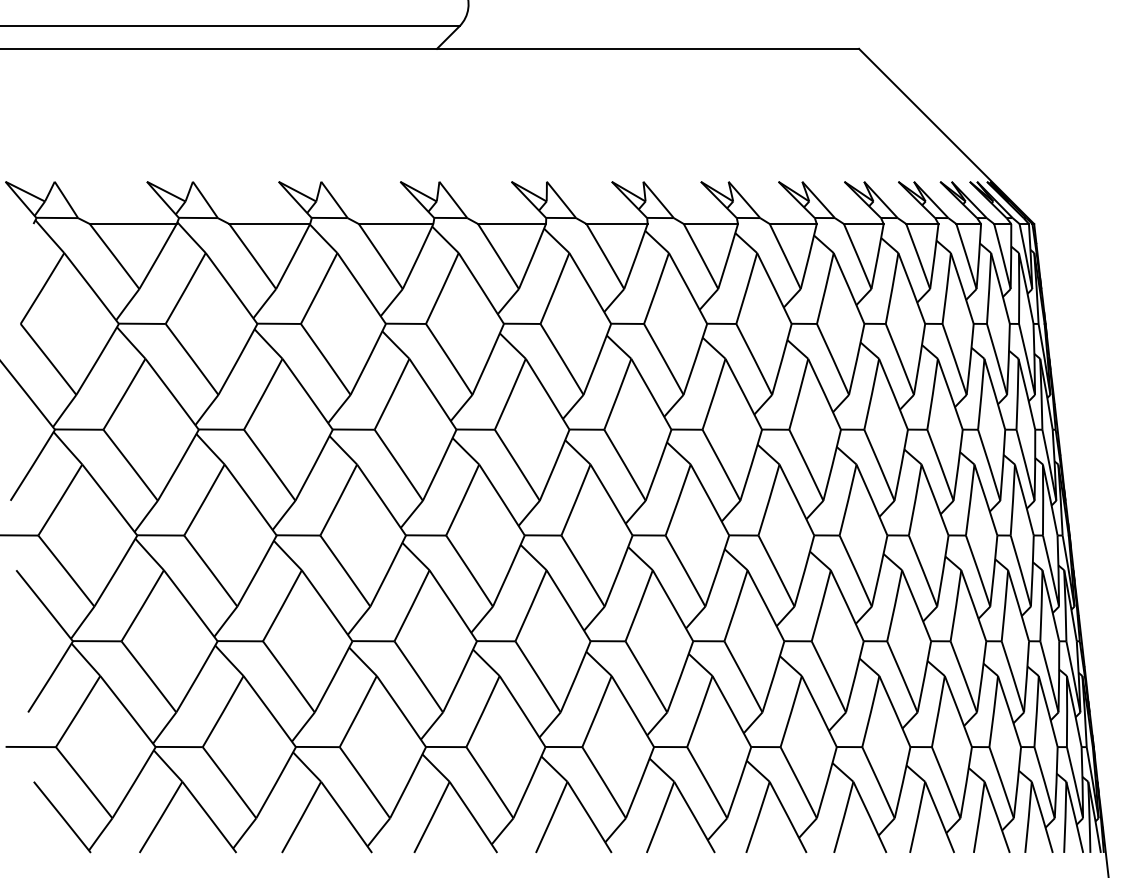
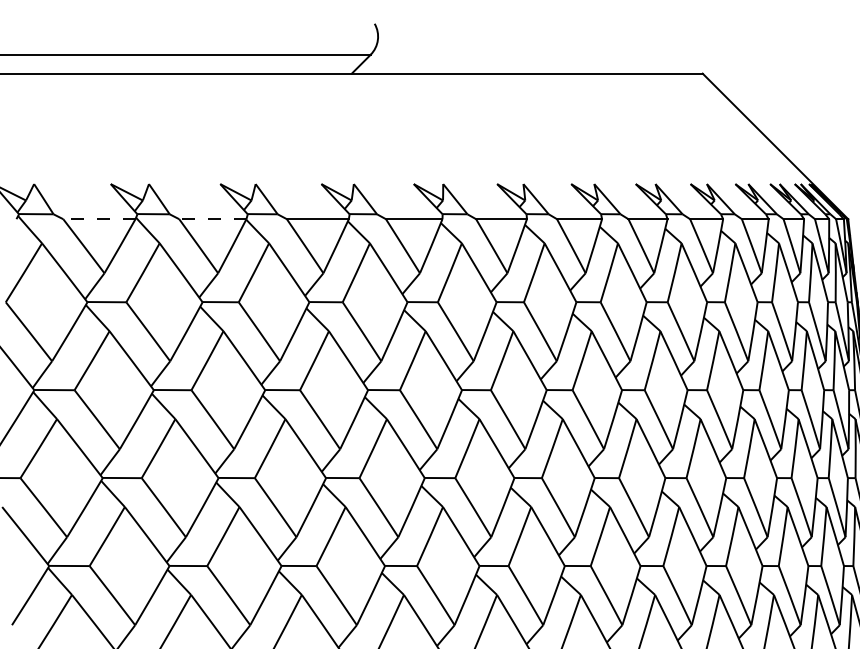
line: (132, 224) -> (98, 219), solid -> dashed
line: (269, 224) -> (212, 219), solid -> dashed

